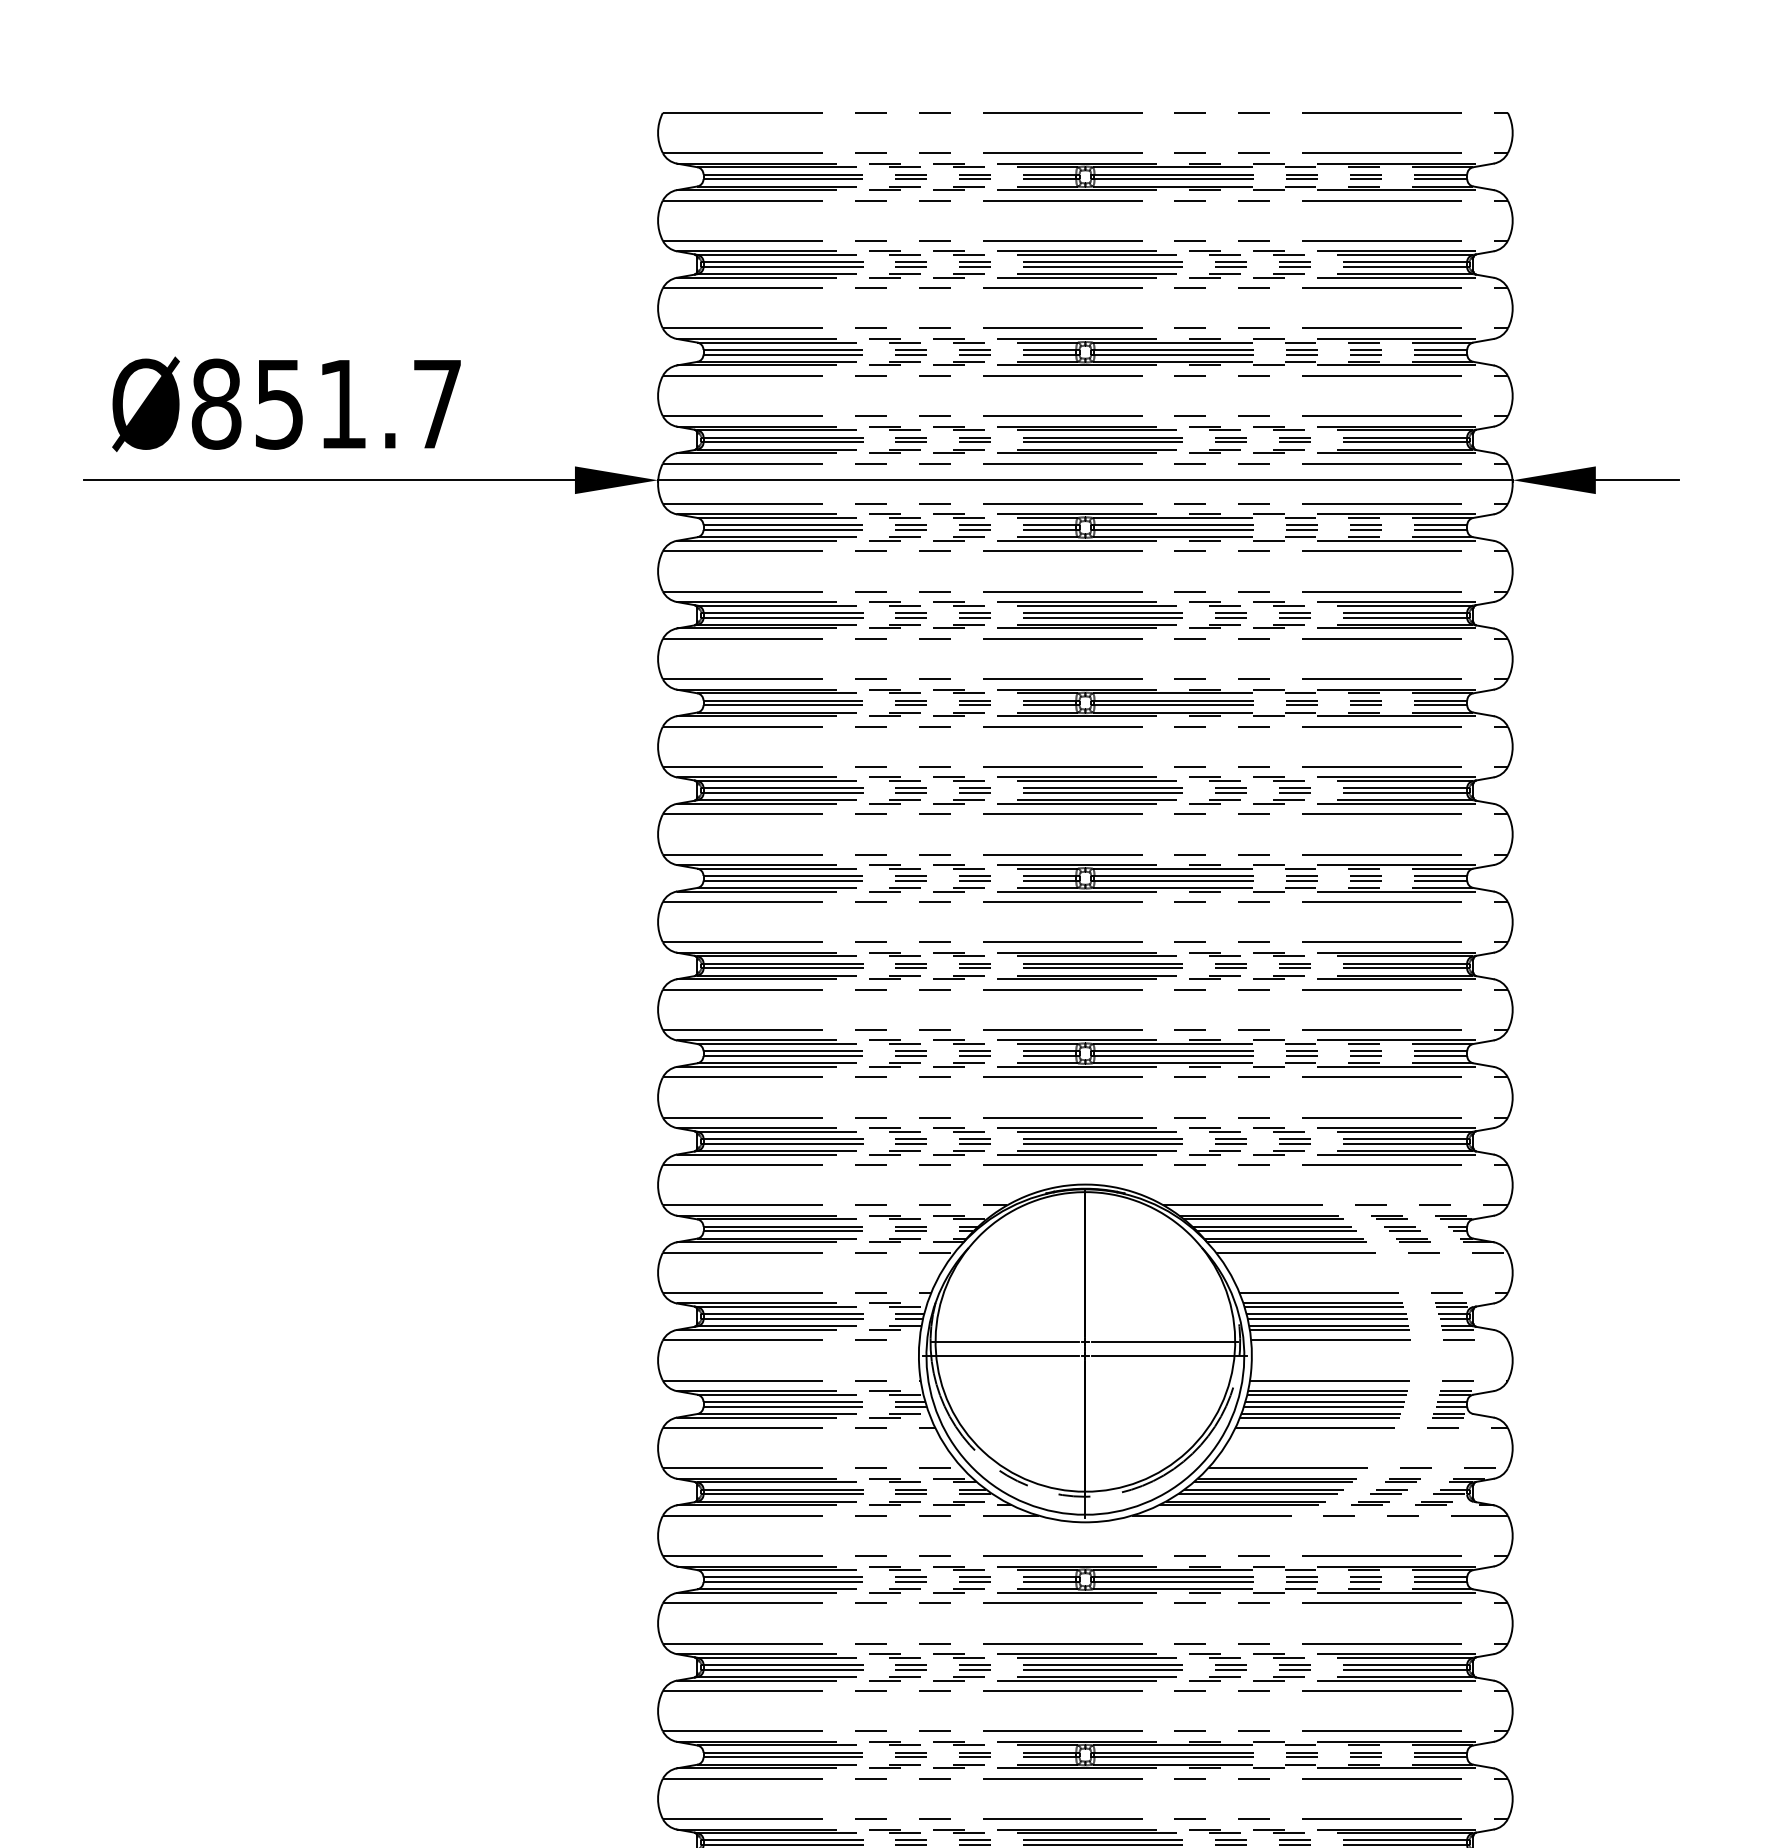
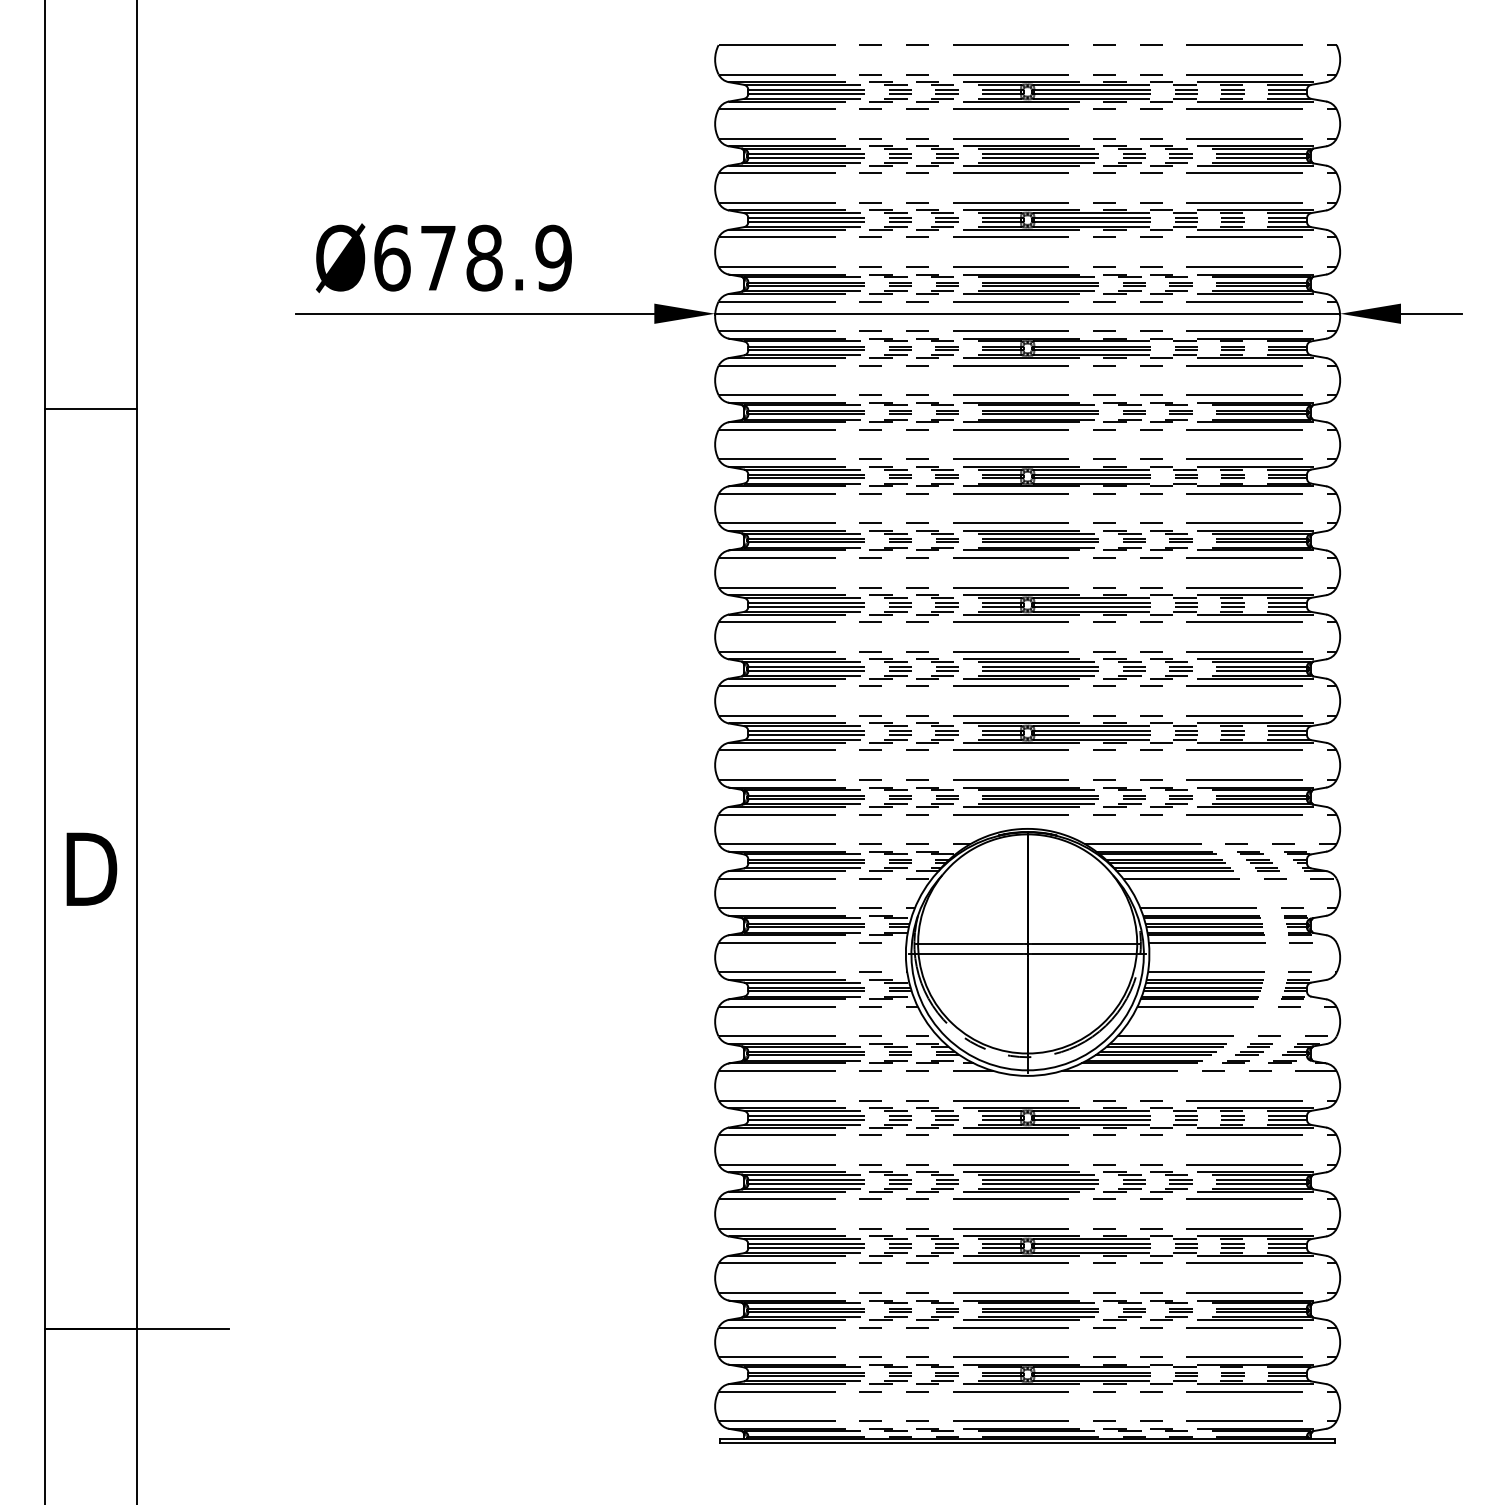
text: (326, 403) -> (472, 257), Ø851.7 -> Ø678.9

